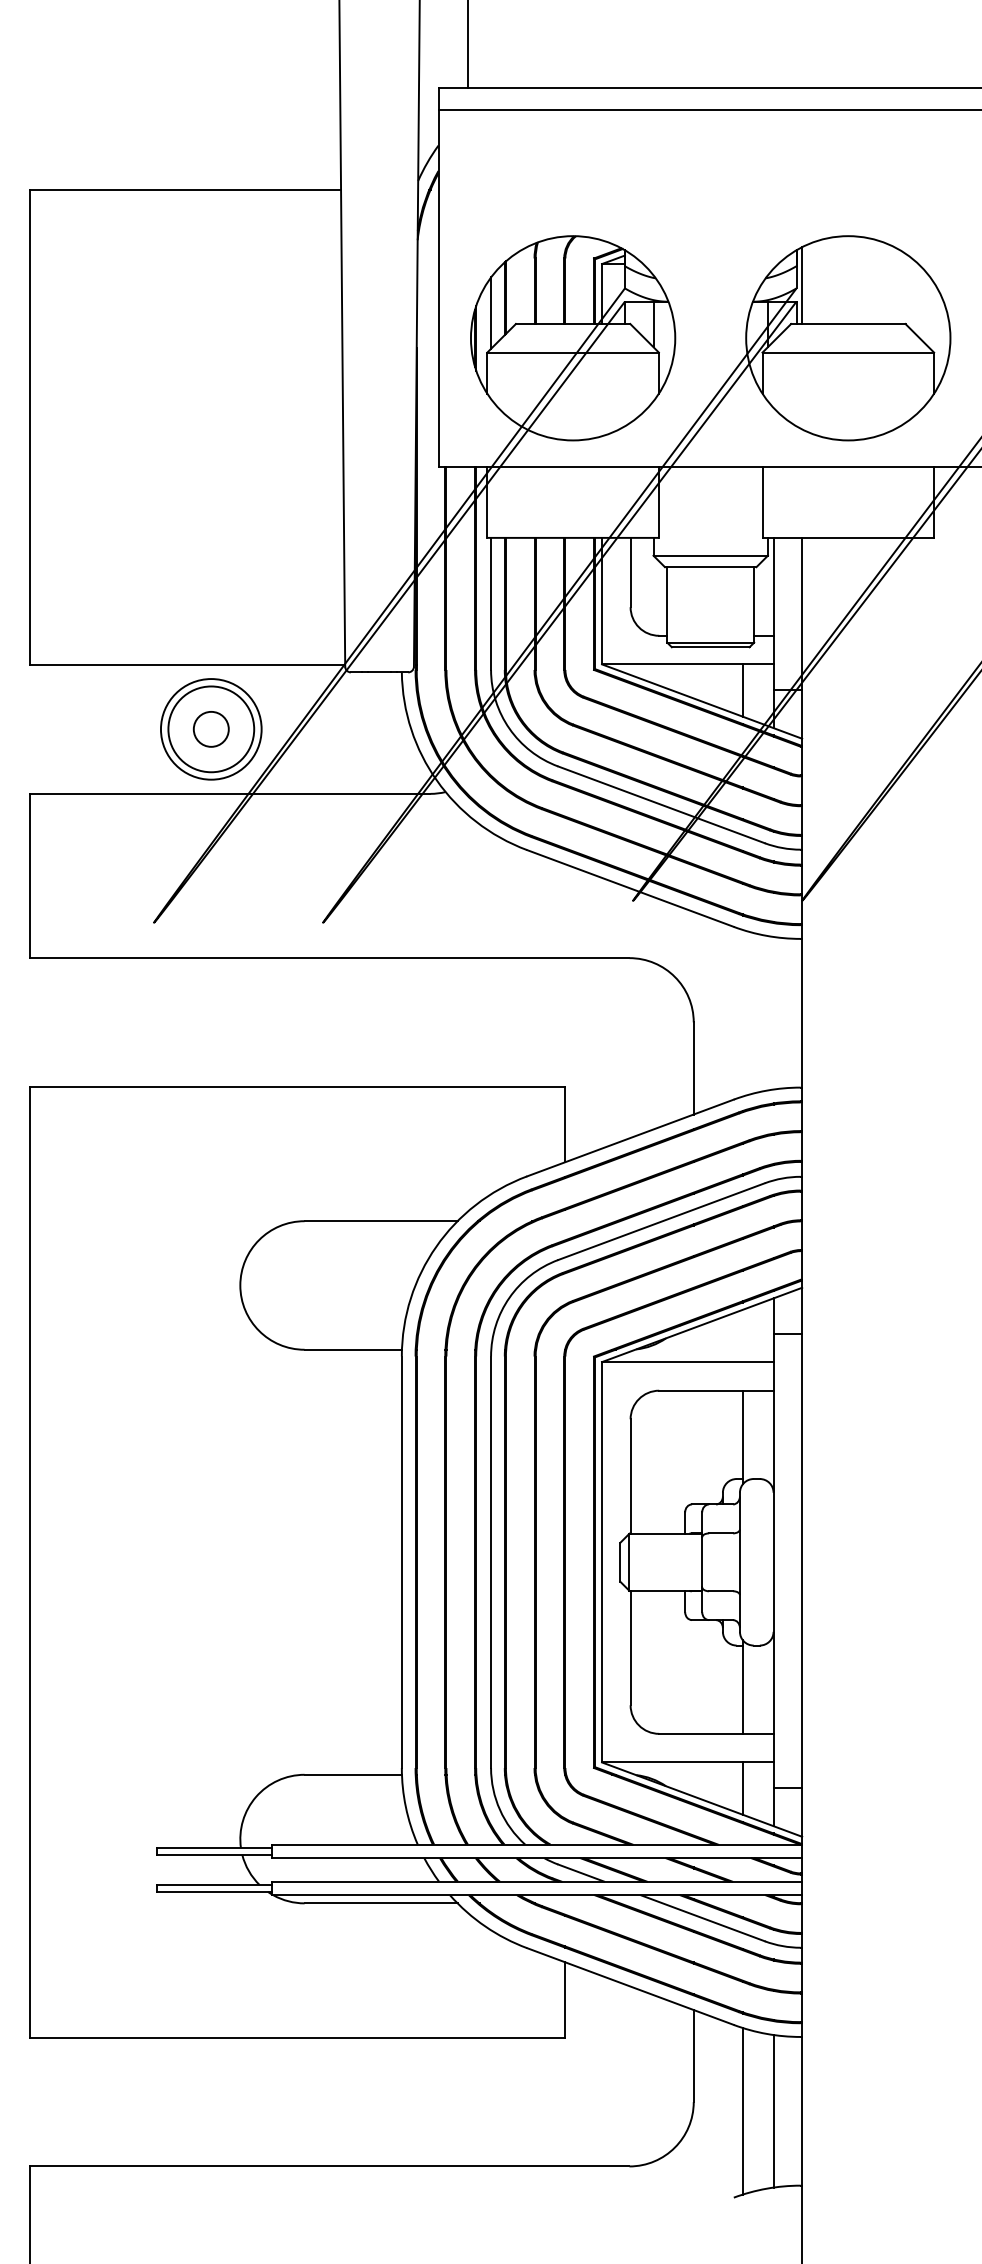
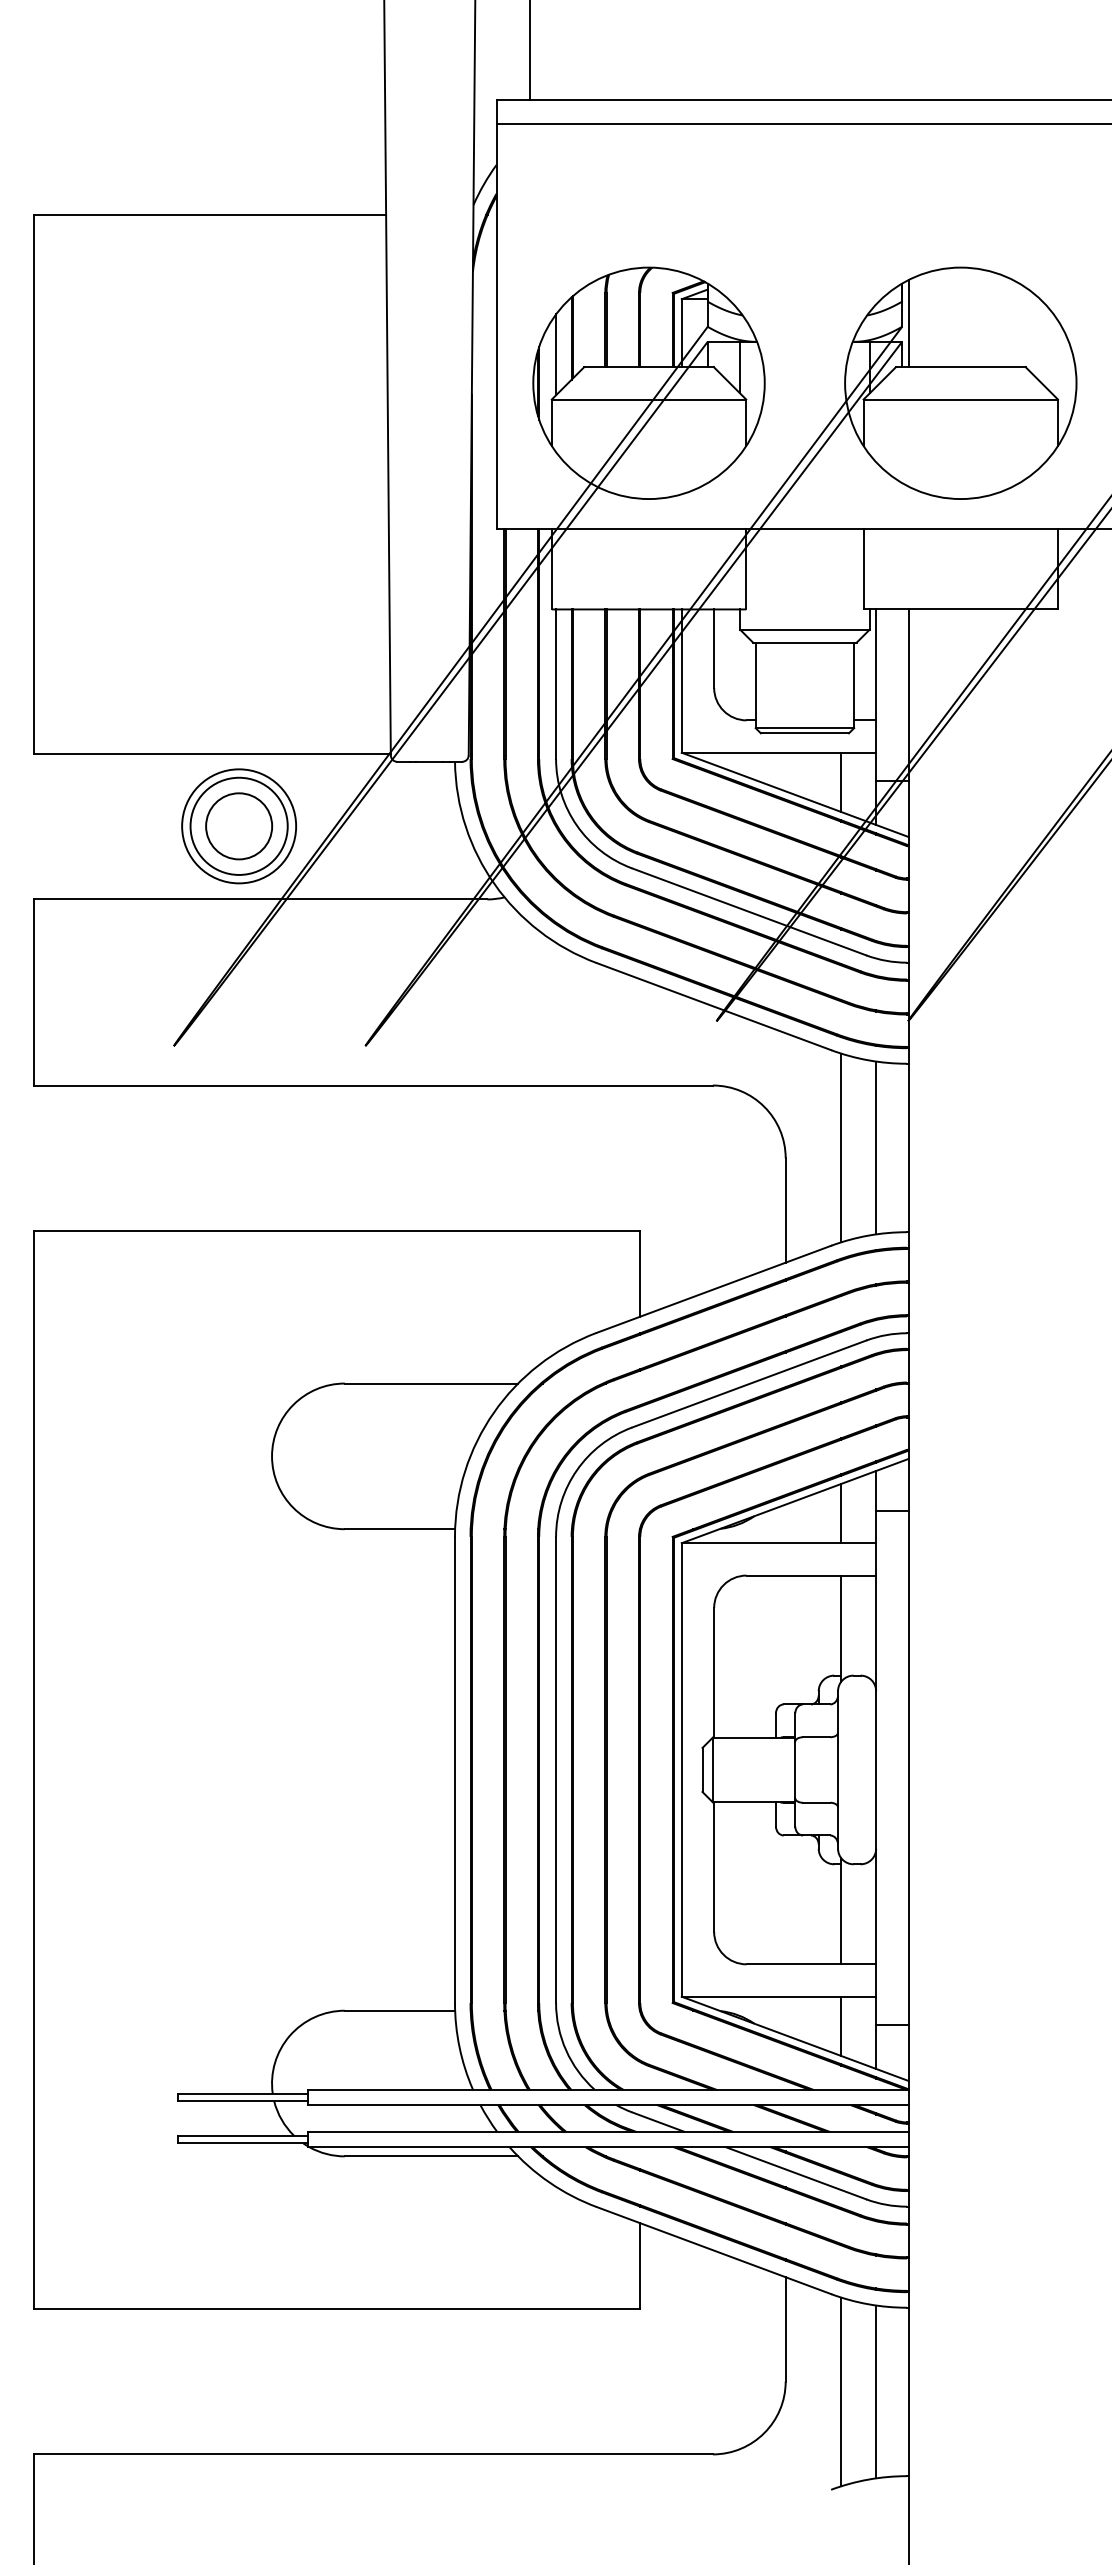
circle: (211, 729) -> (239, 826), size x1.67
line: (743, 1012) -> (841, 1147), added
line: (773, 1012) -> (876, 1147), added
line: (743, 1335) -> (841, 1513), added

